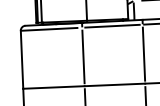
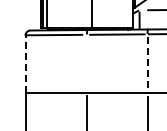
line: (143, 53) -> (147, 63), solid -> dashed
line: (83, 56) -> (87, 63), removed
line: (21, 58) -> (25, 63), solid -> dashed

